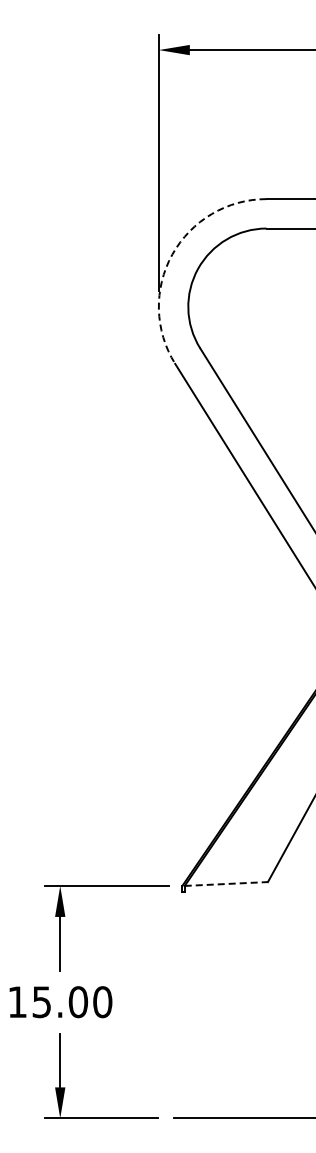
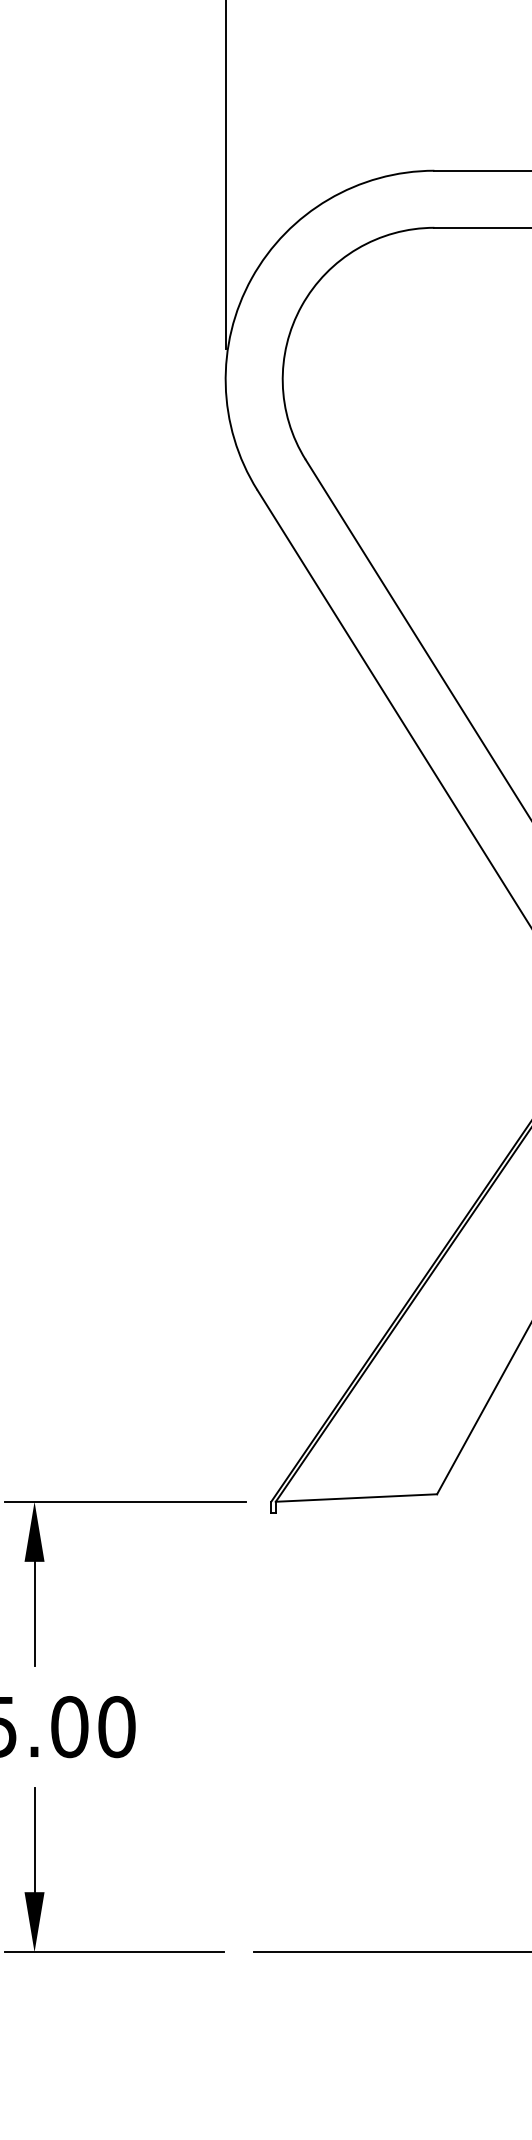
arc: (172, 254) -> (252, 278), dashed -> solid
line: (226, 884) -> (356, 1498), dashed -> solid

